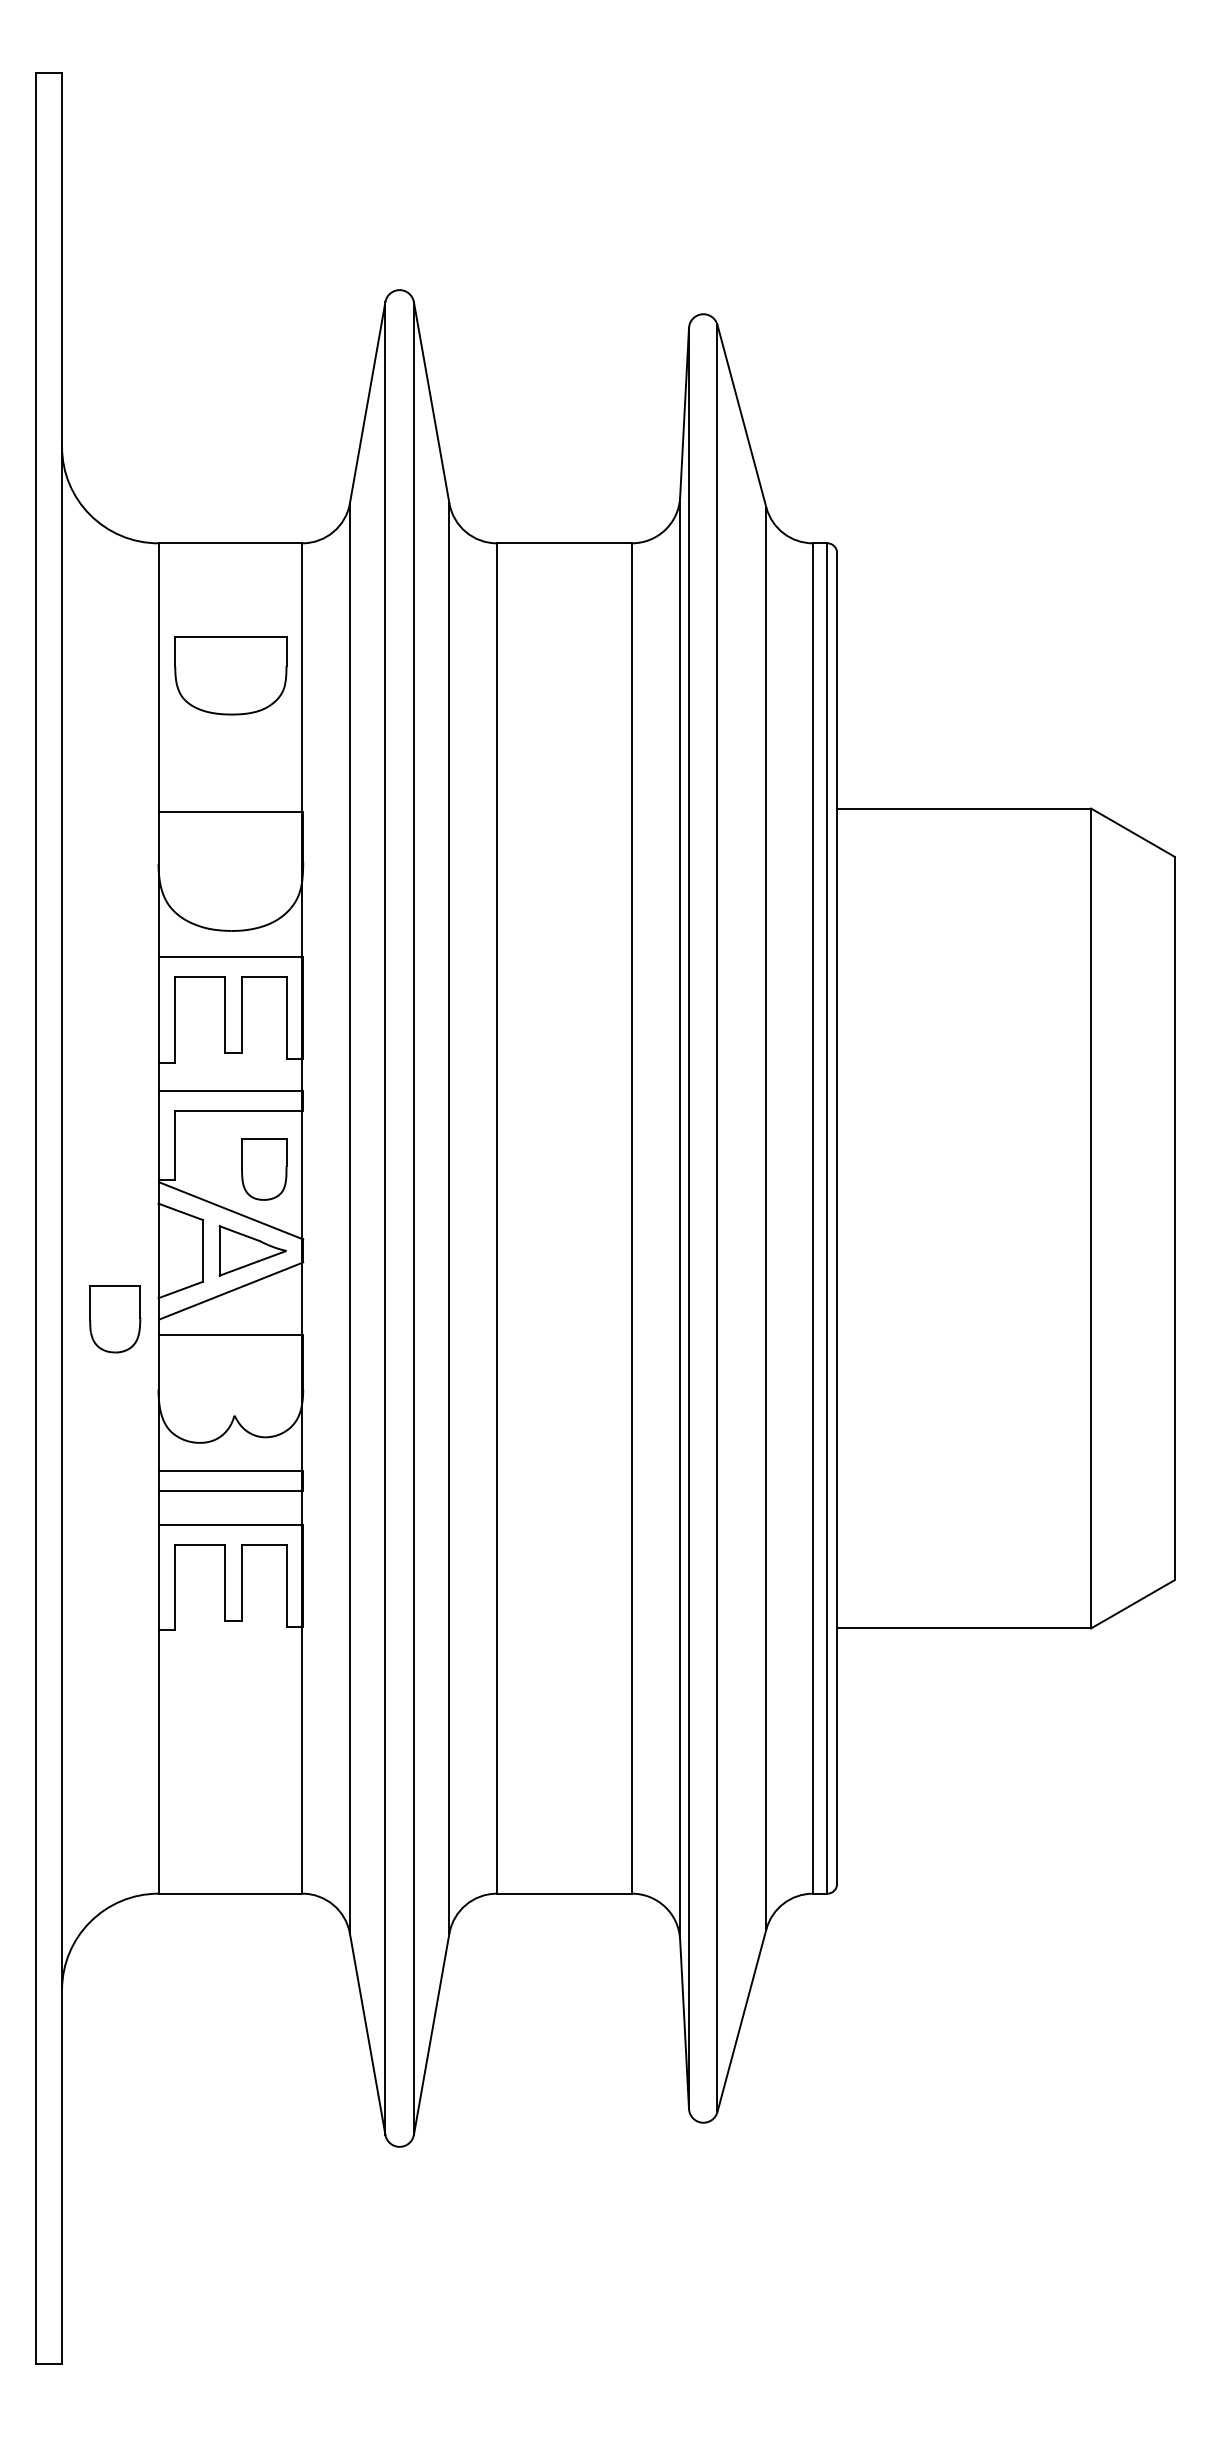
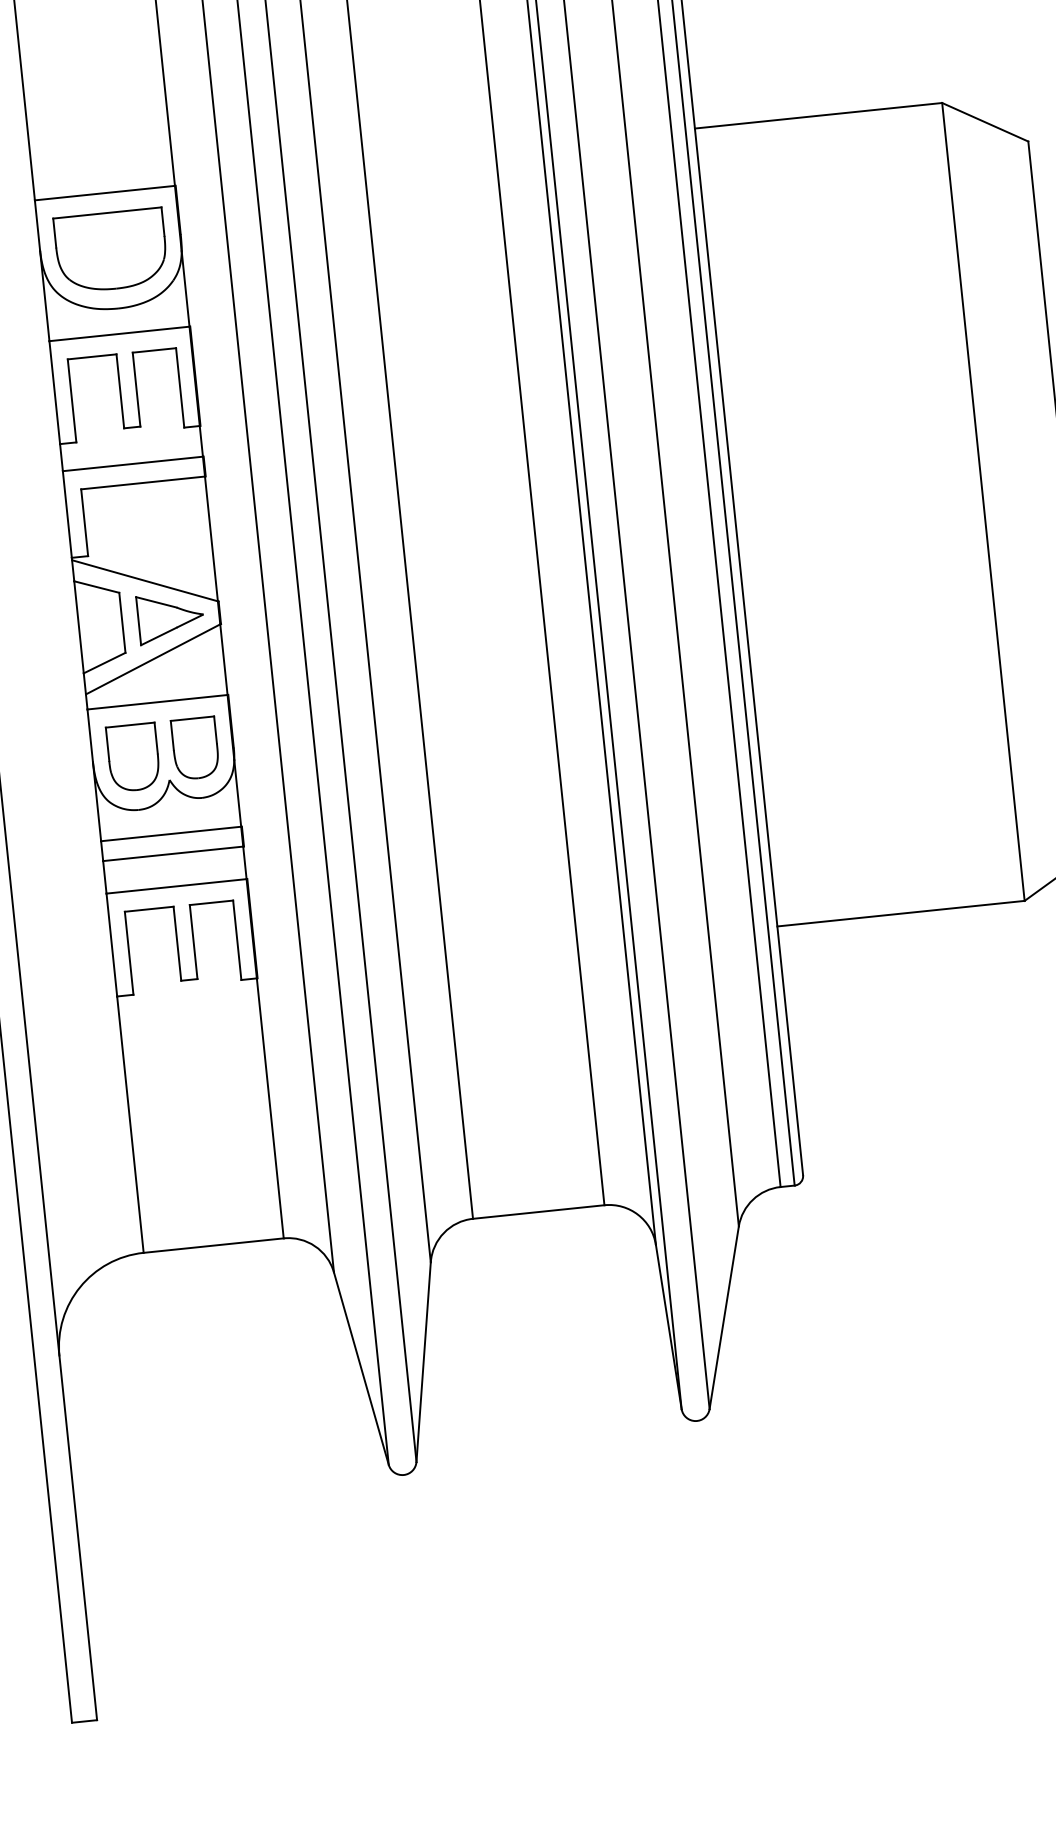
part: (230, 675) -> (110, 250), moved
part: (264, 1169) -> (195, 748), moved
part: (115, 1319) -> (133, 757), moved

